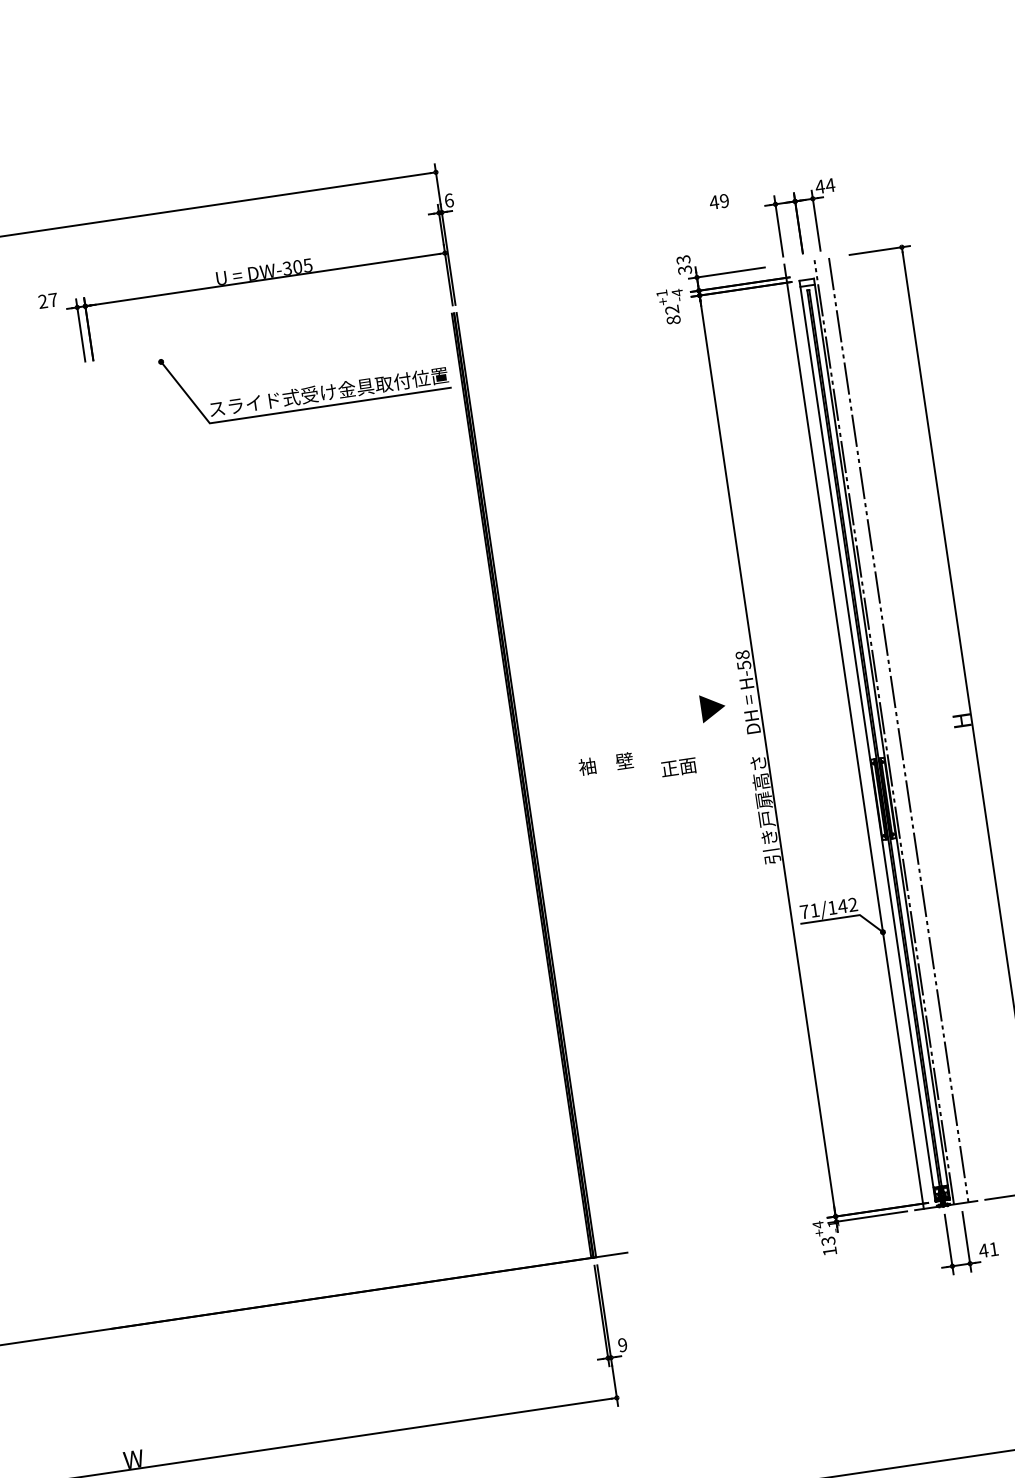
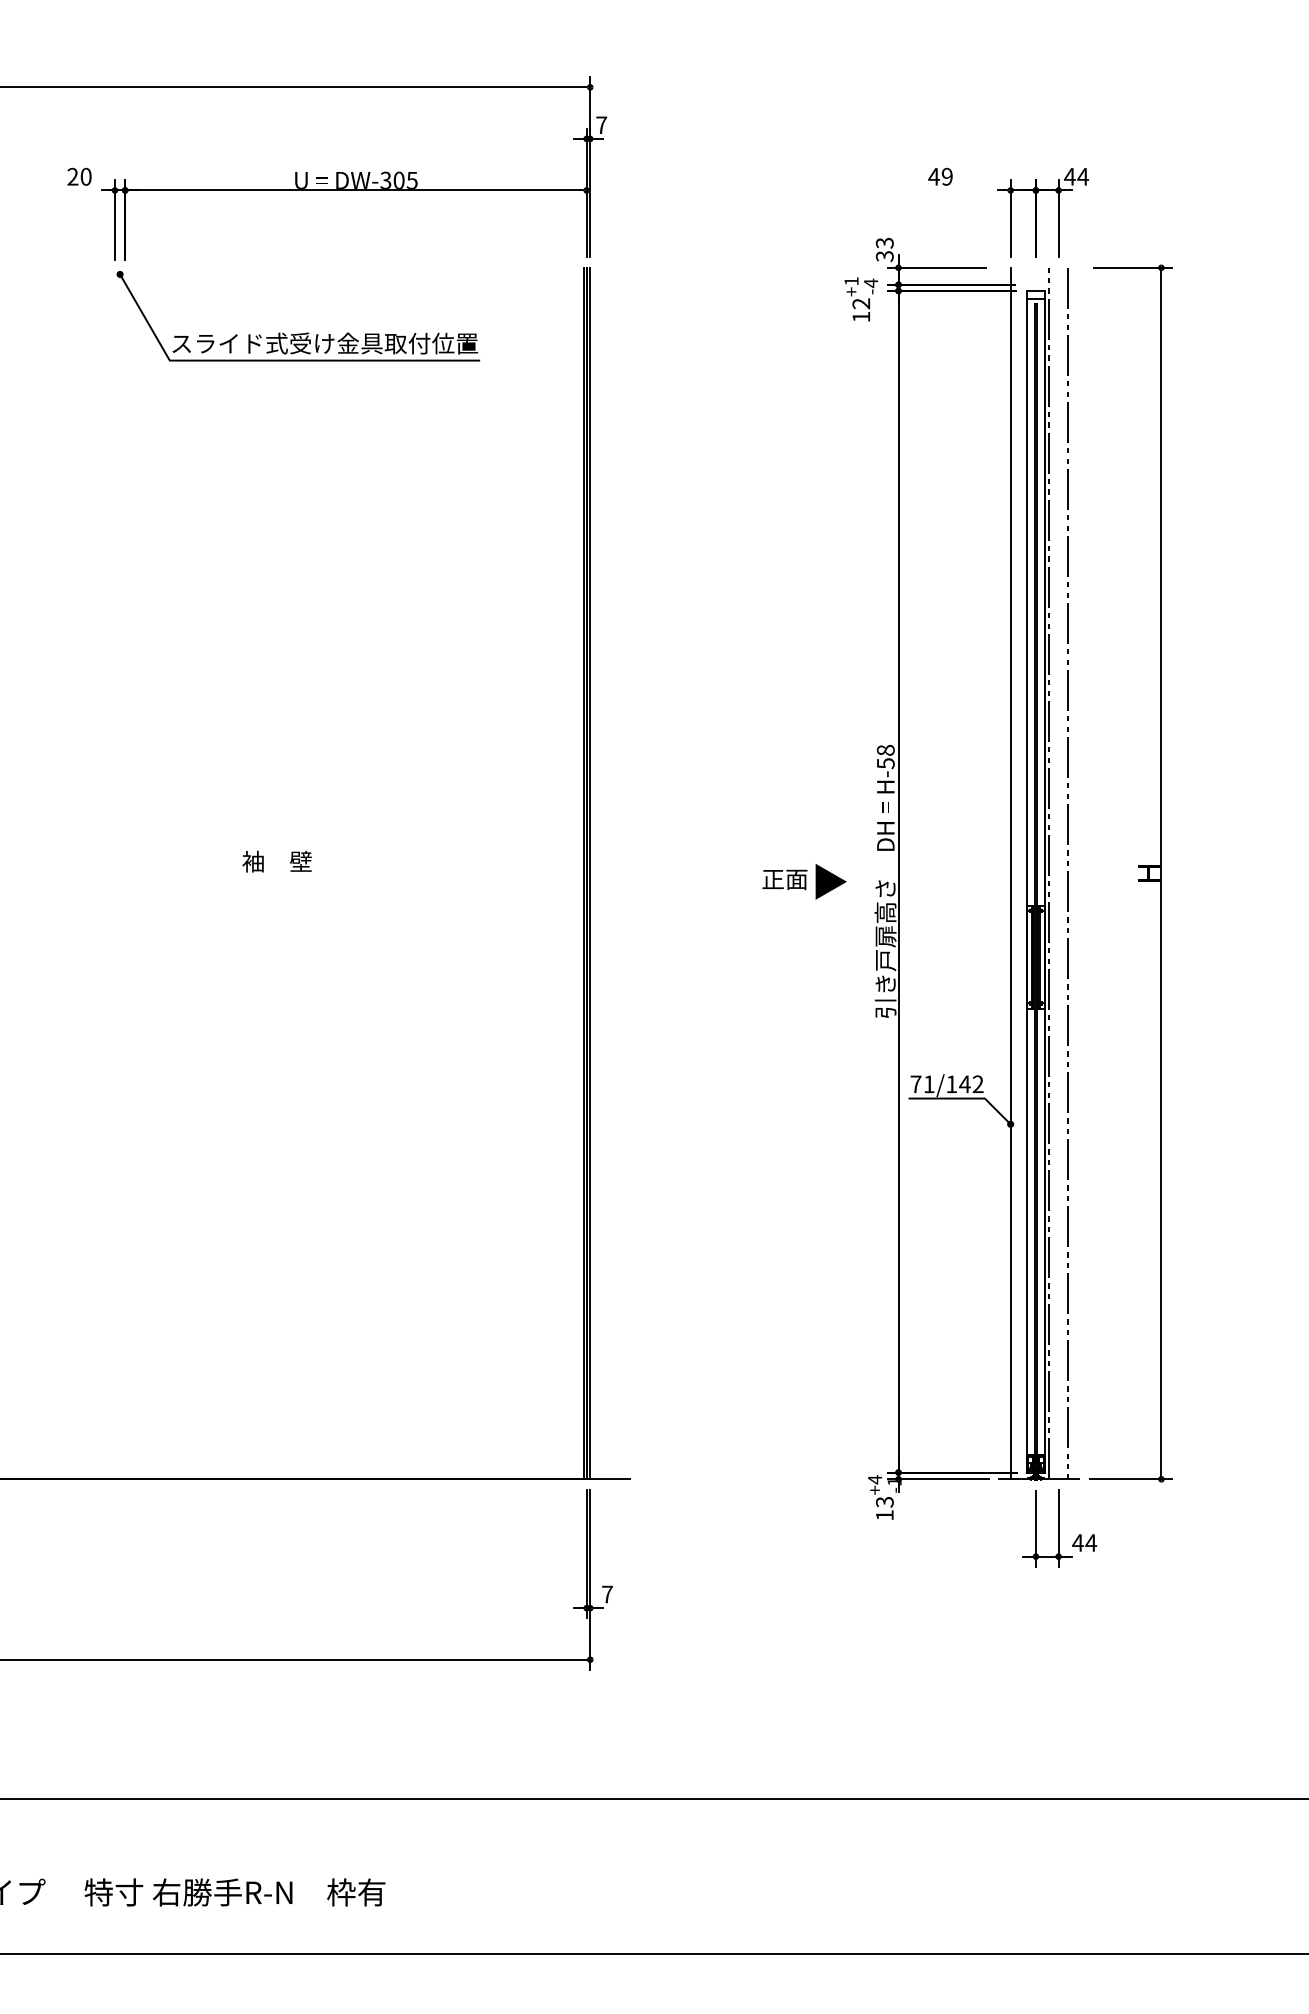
text: (449, 200) -> (601, 125), 6 -> 7
text: (52, 299) -> (85, 176), 27 -> 20
text: (673, 319) -> (861, 316), 82 -> 12
part: (307, 387) -> (298, 333), moved
part: (712, 707) -> (830, 881), moved
text: (605, 763) -> (276, 861), moved
text: (994, 1248) -> (1091, 1542), 41 -> 44
text: (622, 1345) -> (607, 1594), 9 -> 7

